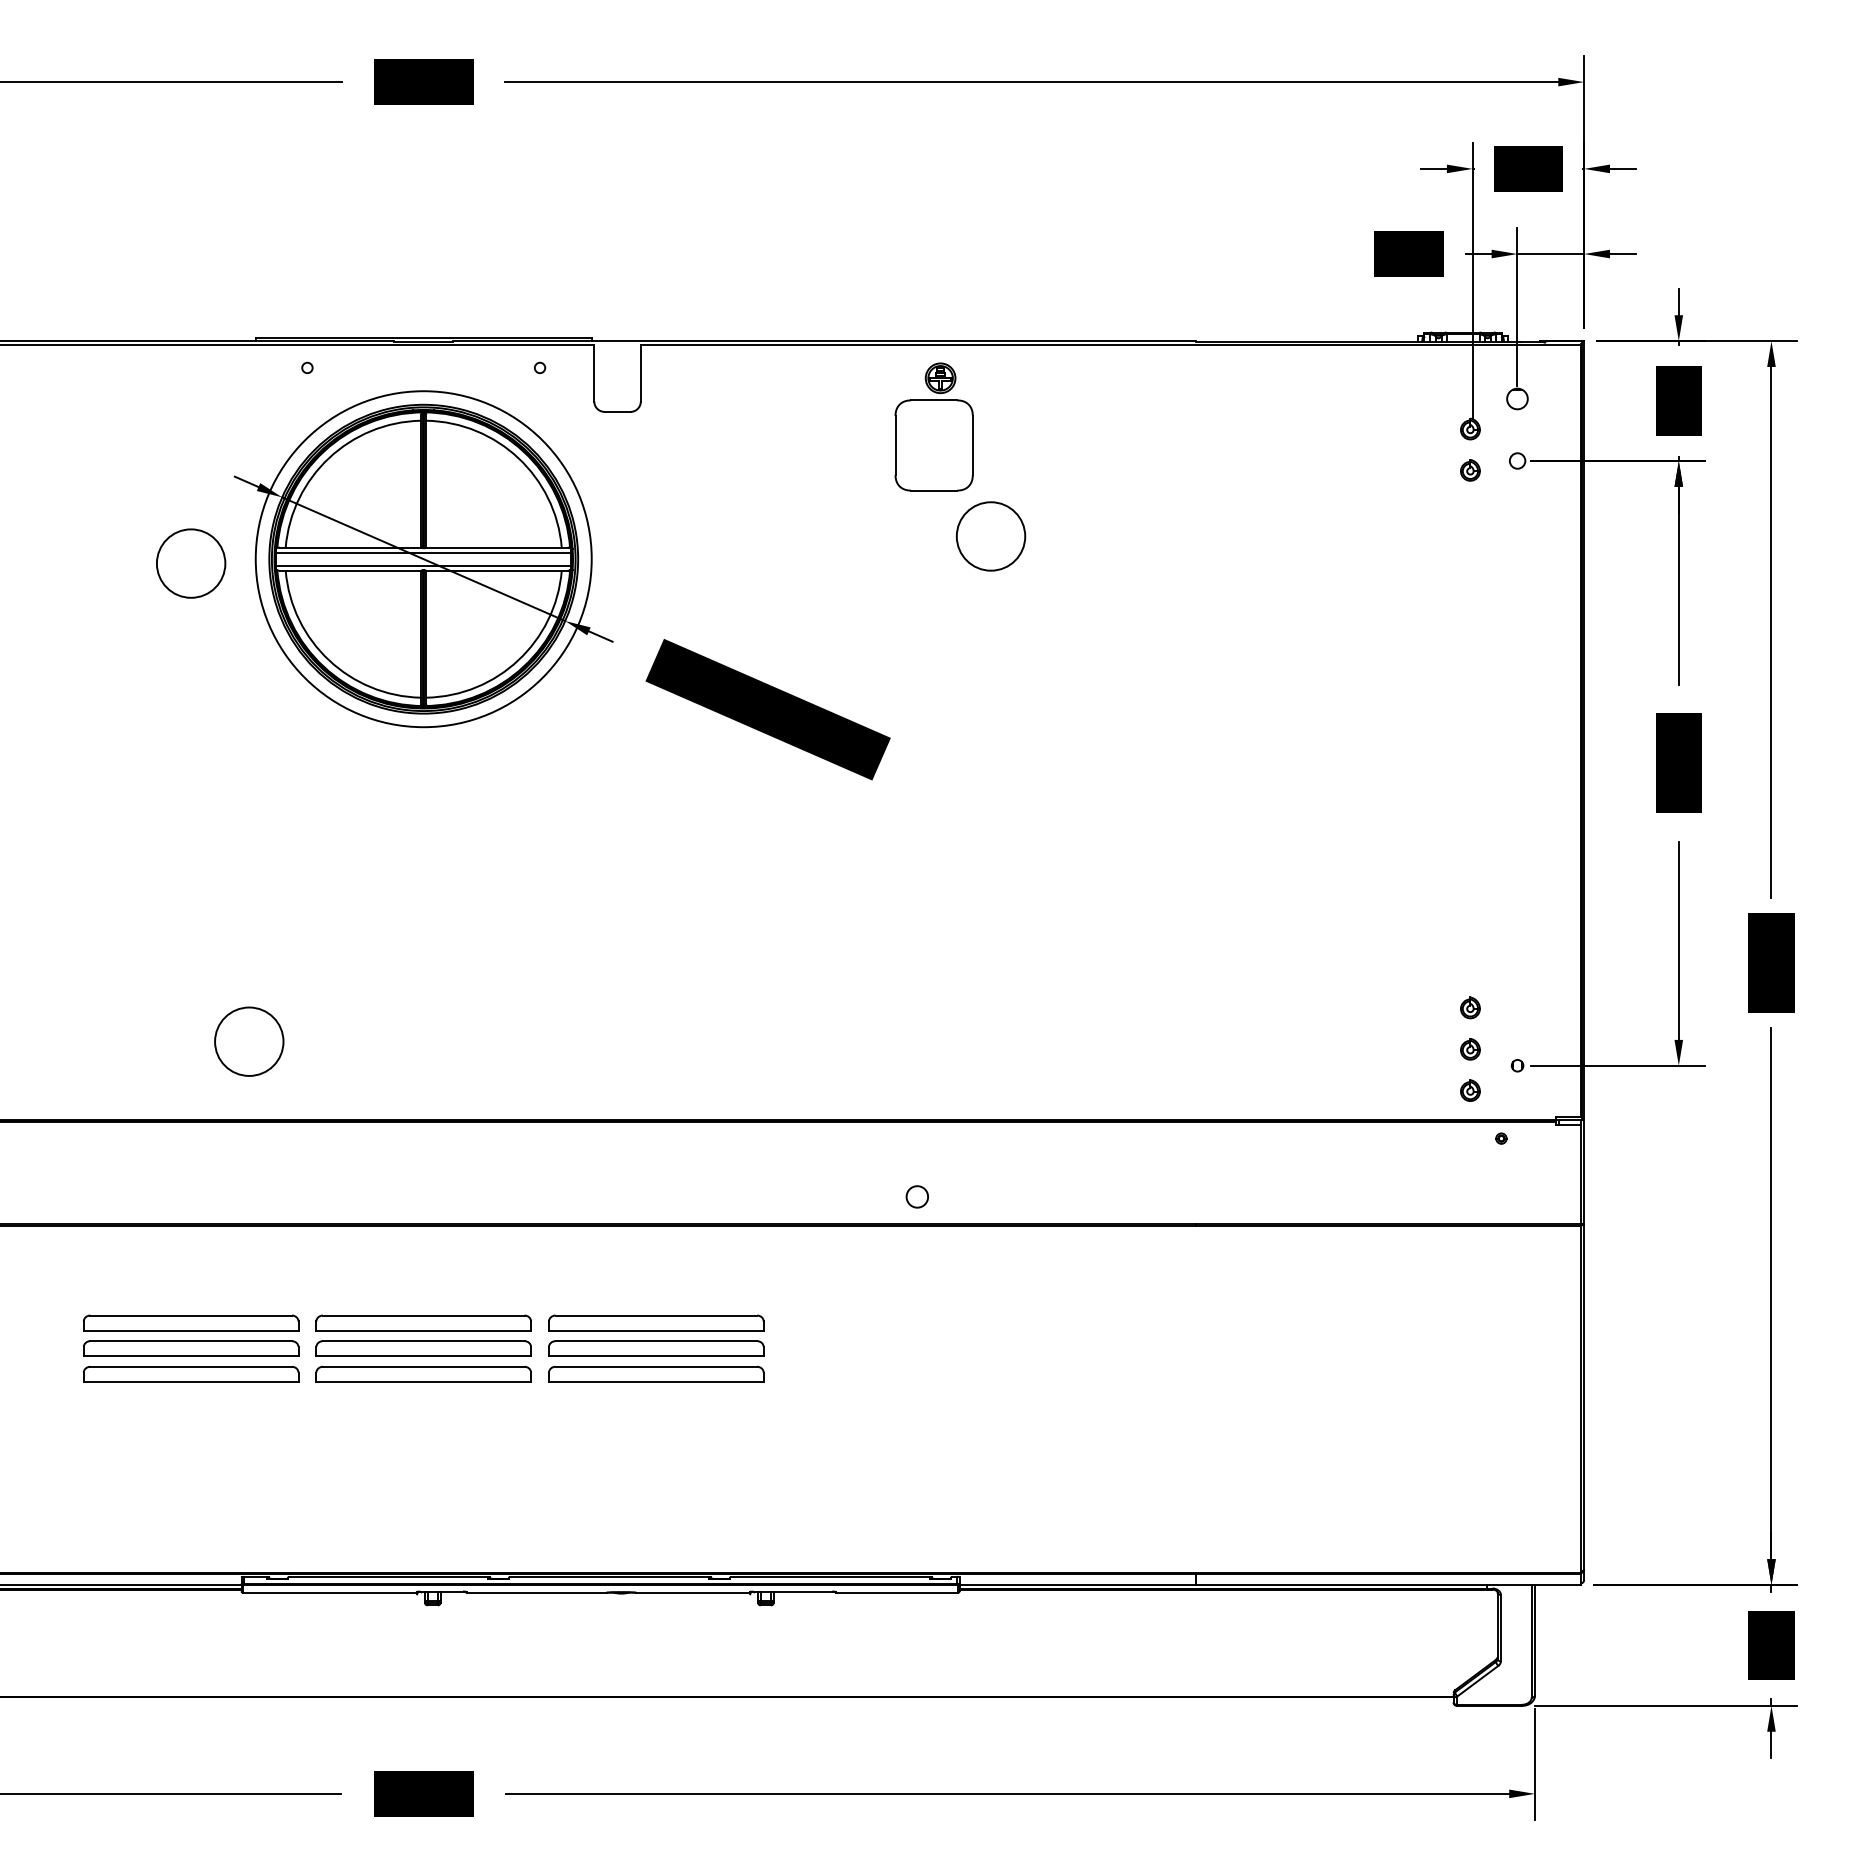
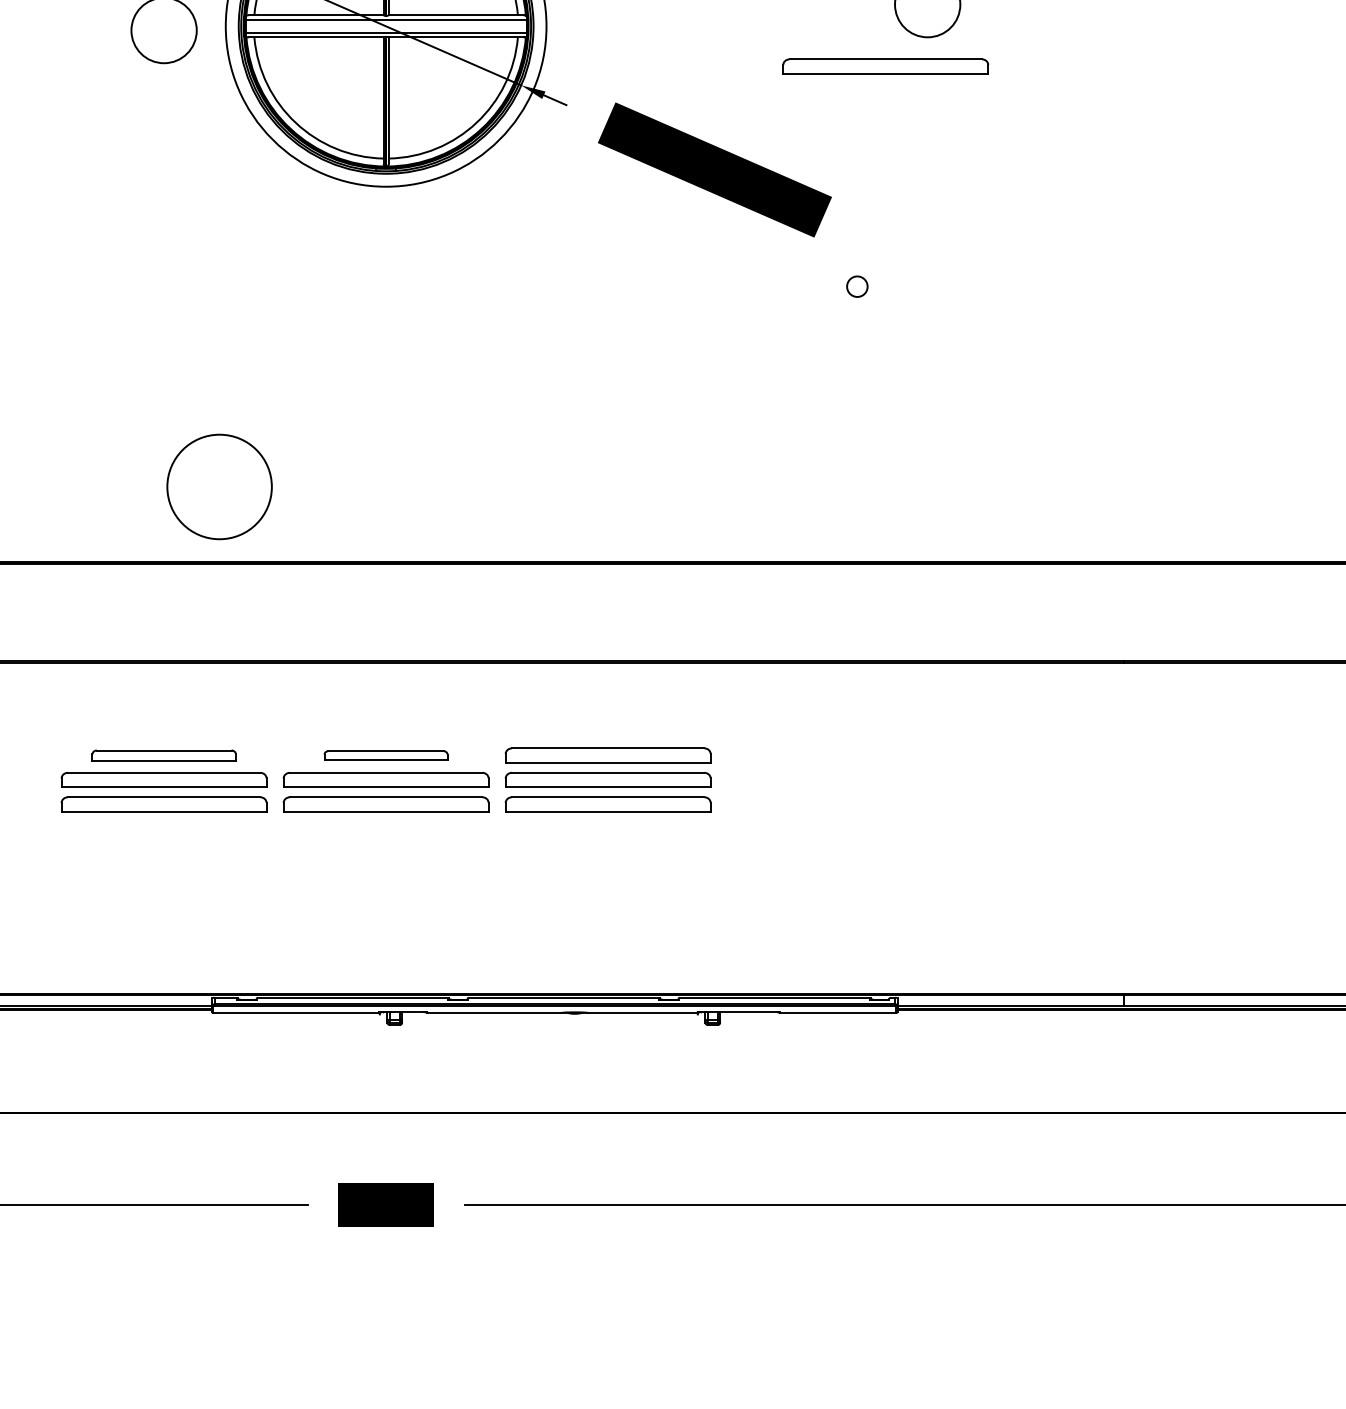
part: (947, 600) -> (886, 65), added
circle: (249, 1041) -> (219, 486), size x1.6
circle: (916, 1196) -> (856, 286), moved
part: (191, 1322) -> (164, 755), size x0.7
part: (423, 1322) -> (385, 755), size x0.6

